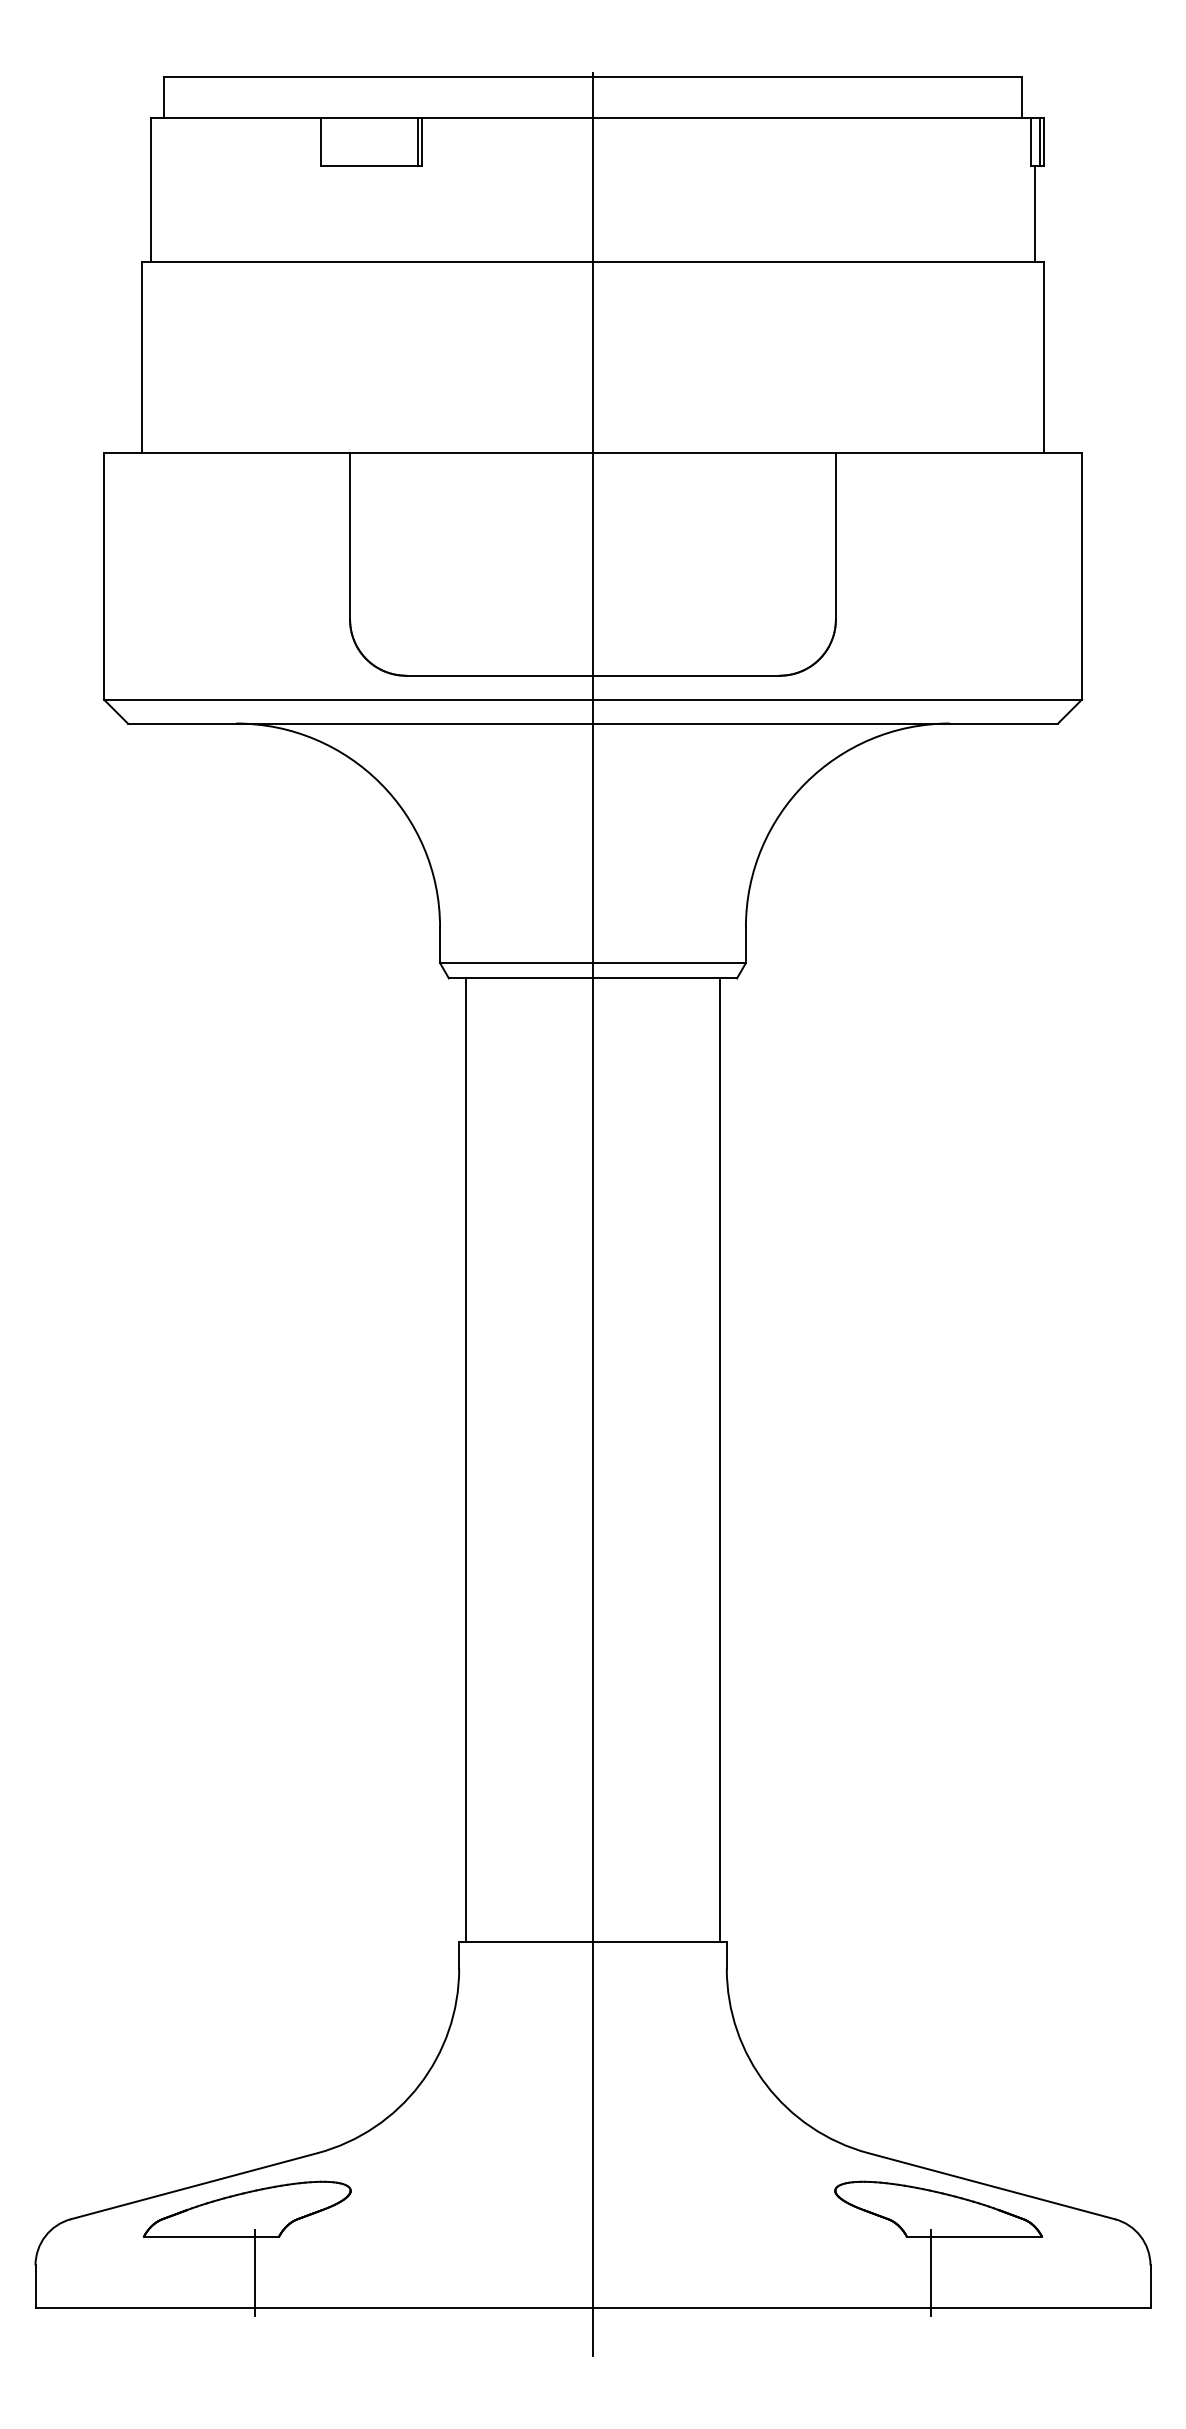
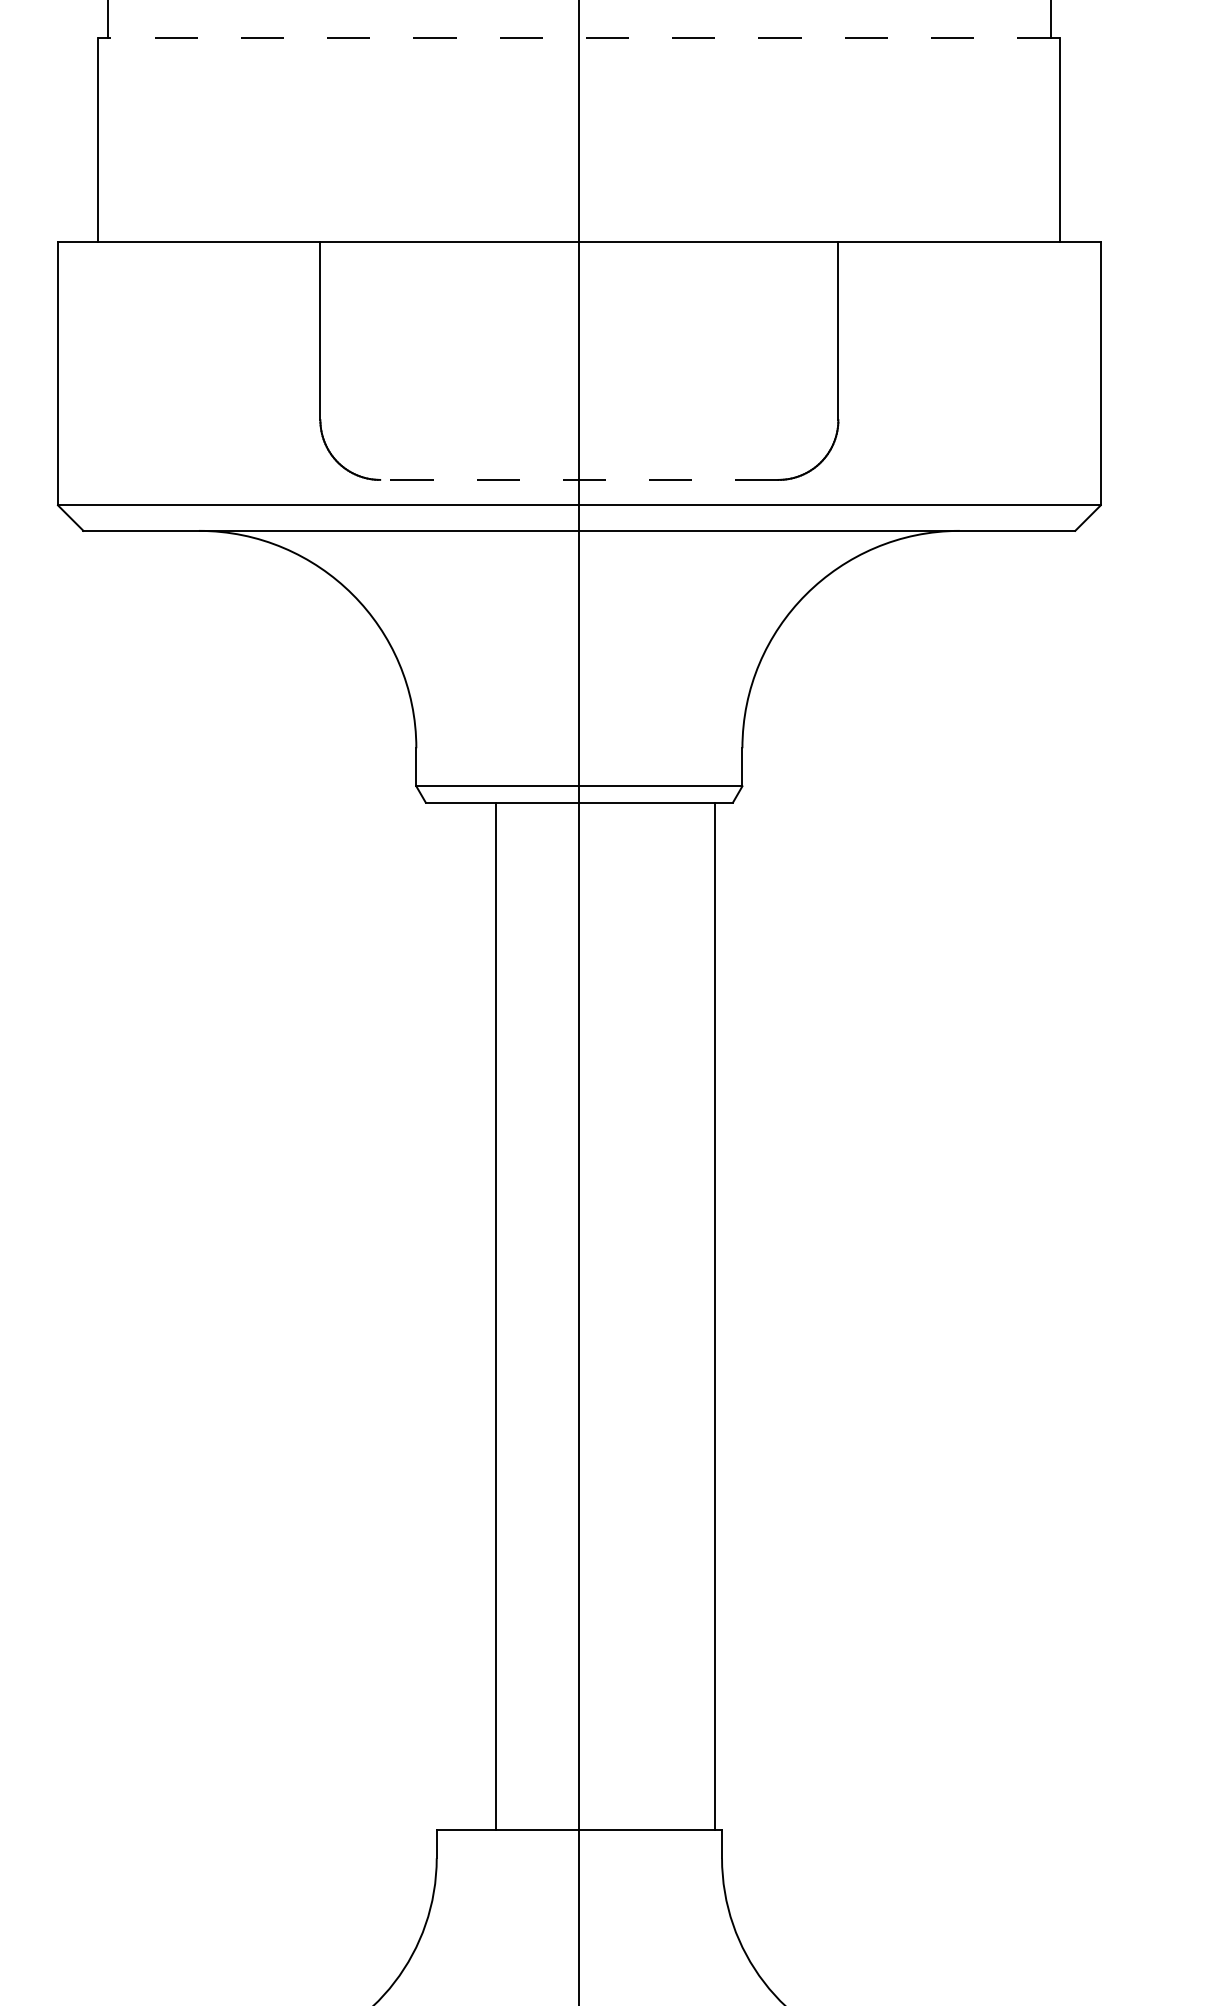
line: (592, 261) -> (578, 38), solid -> dashed
line: (593, 675) -> (579, 479), solid -> dashed
line: (465, 1460) -> (495, 1316), moved

